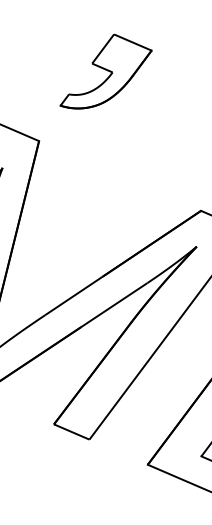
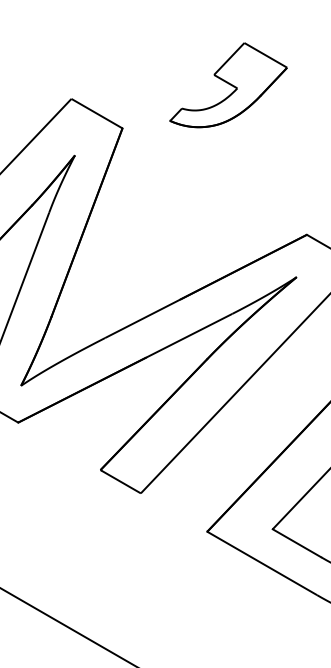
part: (105, 70) -> (228, 85), moved

